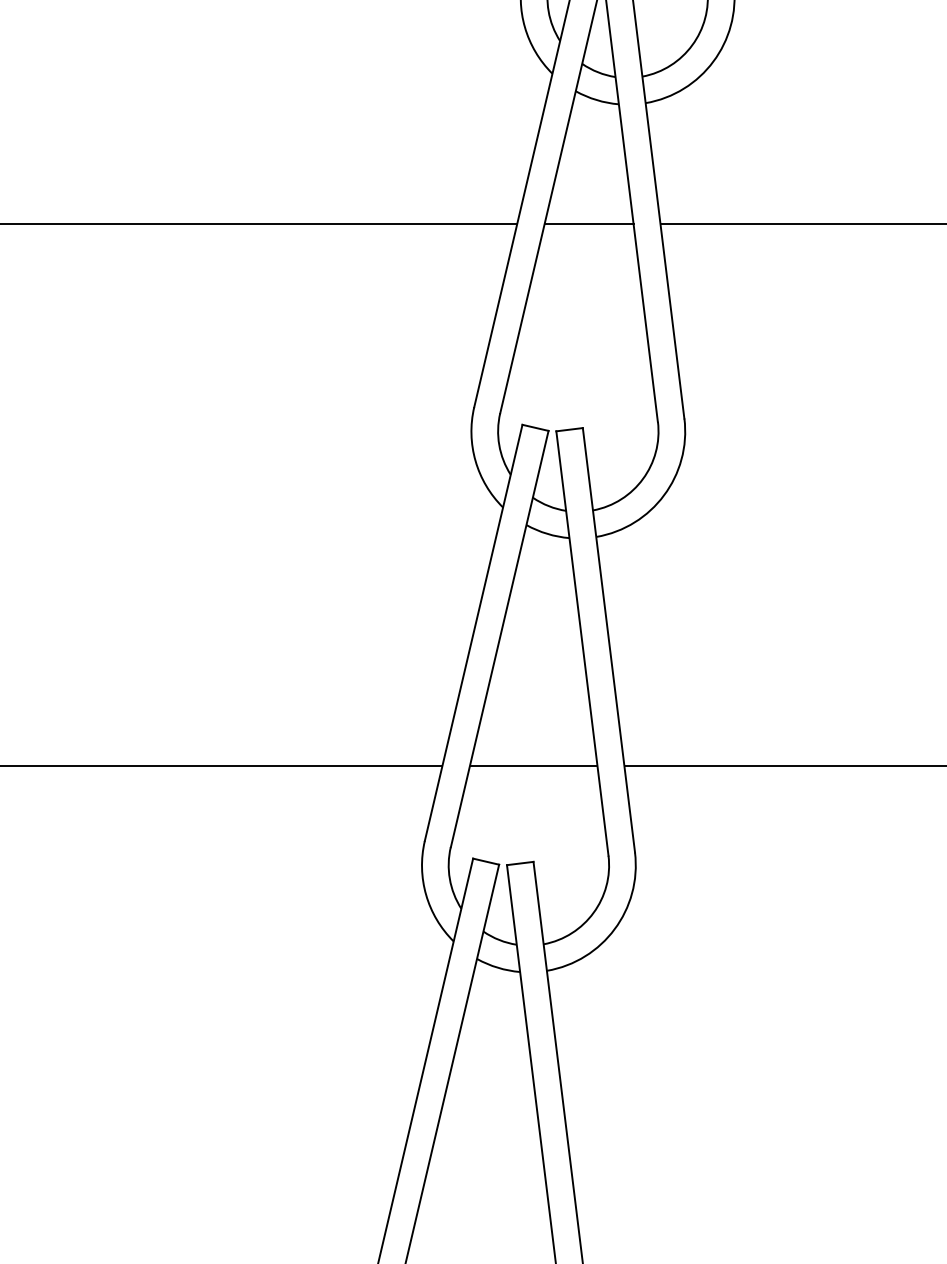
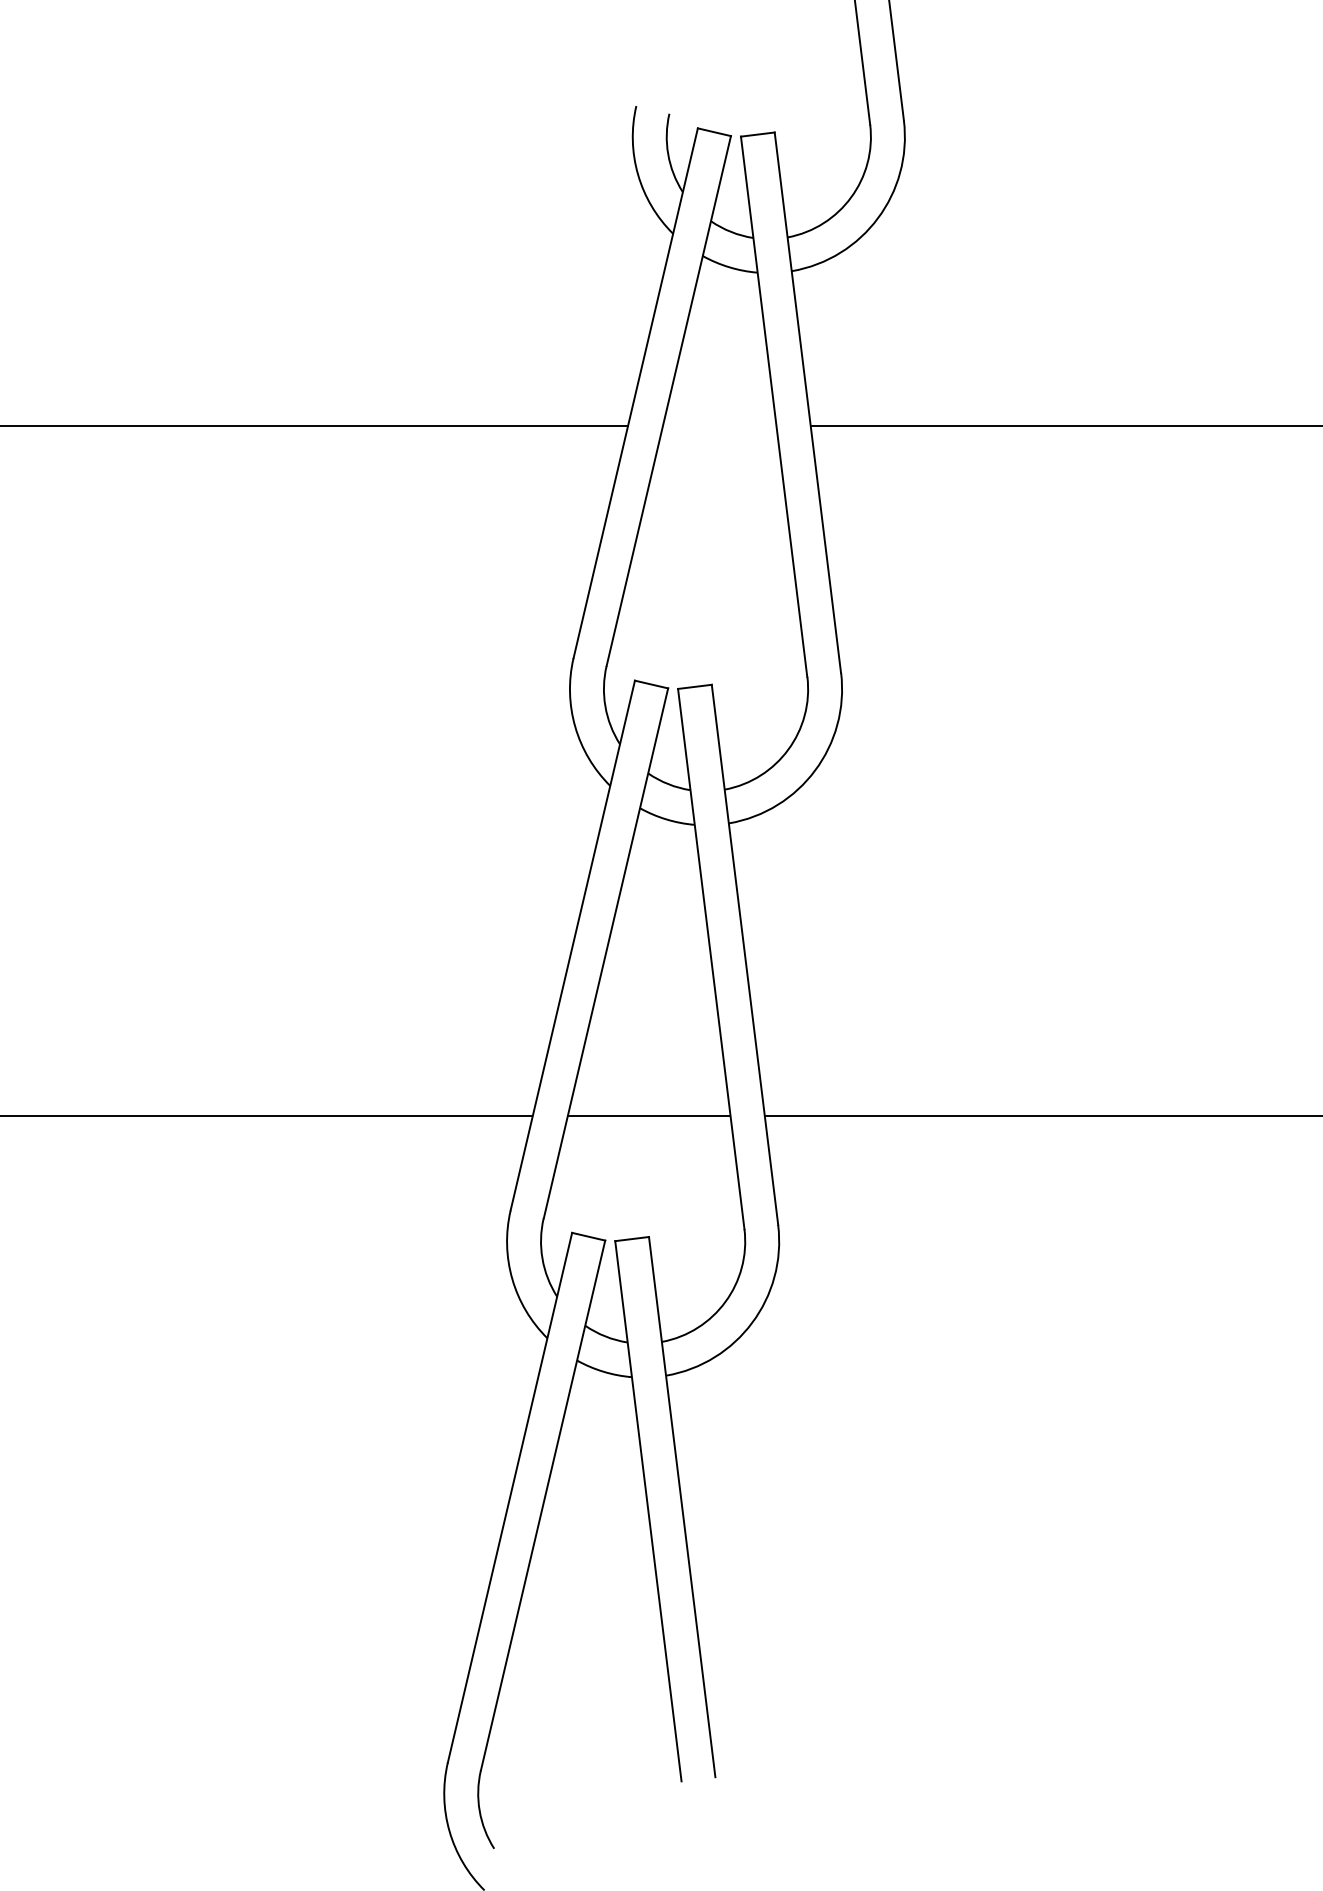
line: (588, 224) -> (719, 425), removed

